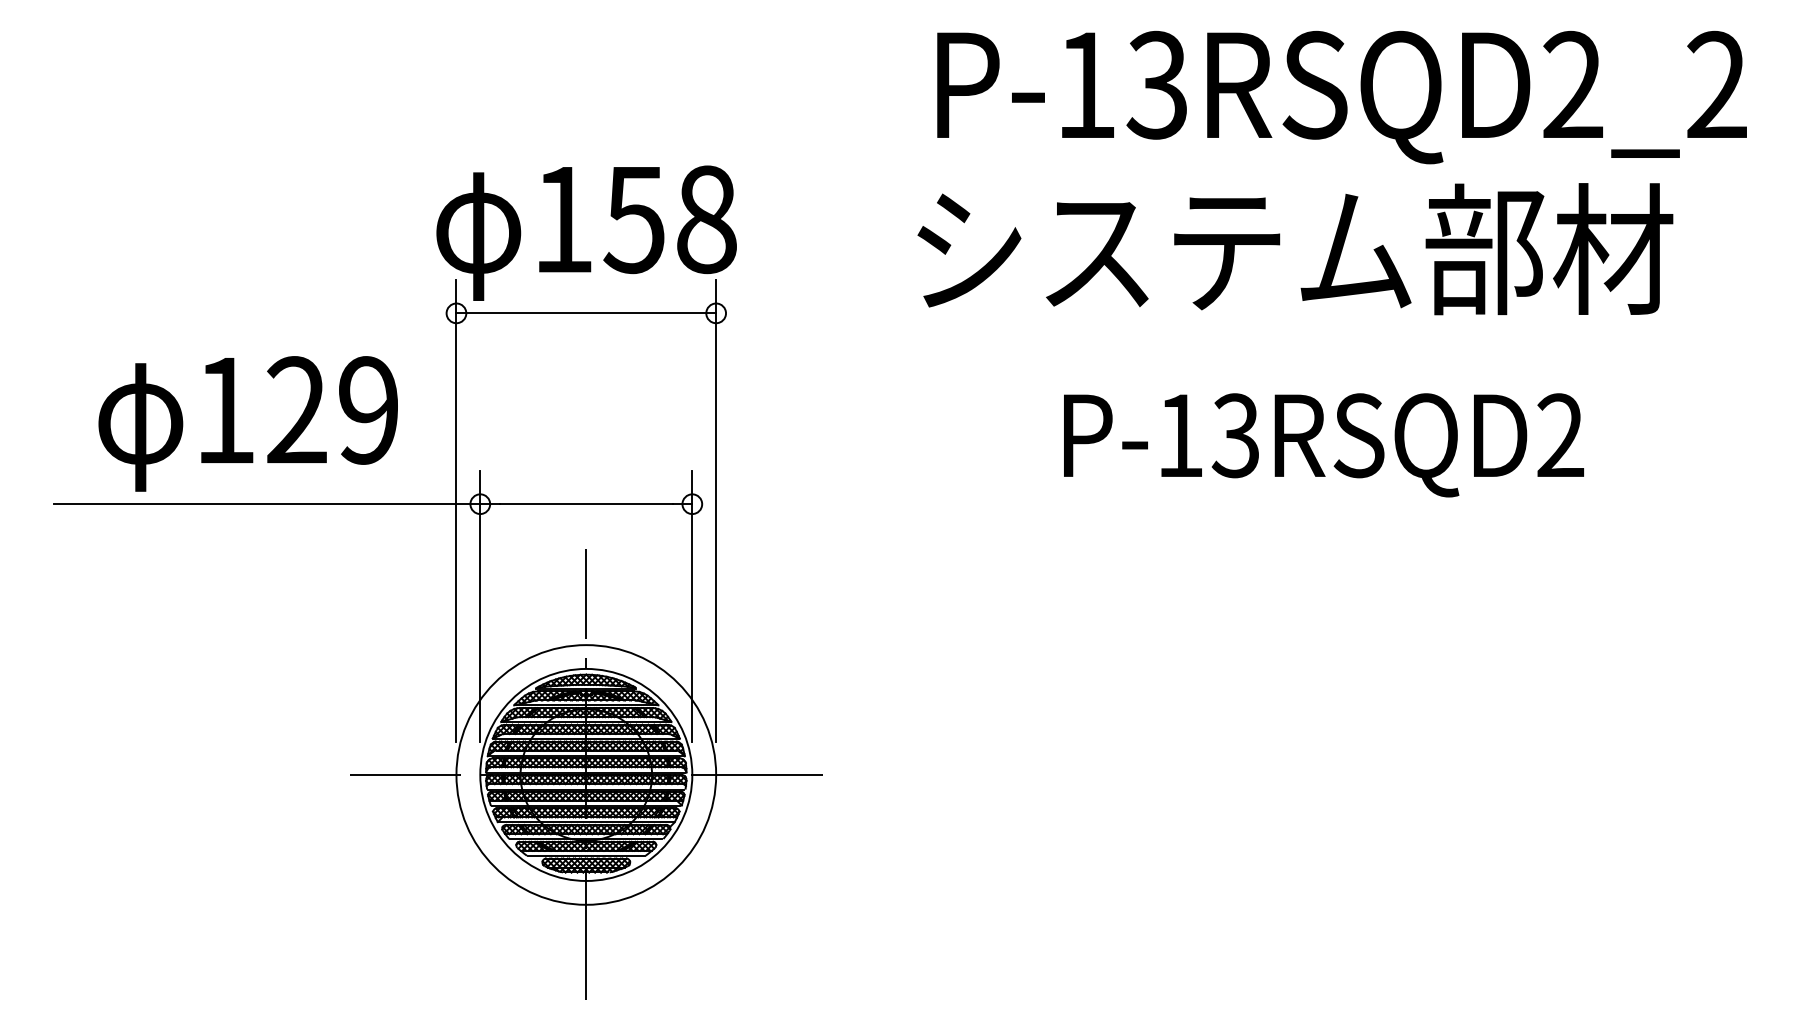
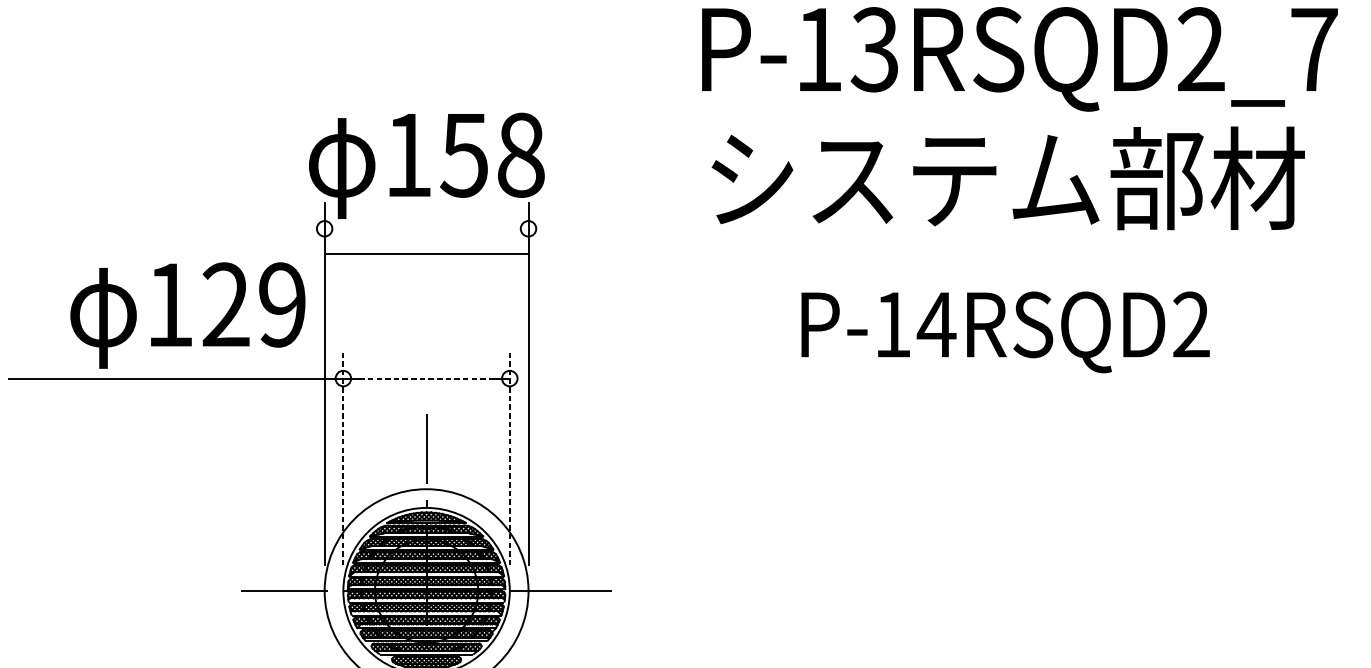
text: (1717, 83) -> (1314, 48), P-13RSQD2_2 -> P-13RSQD2_7
text: (1295, 249) -> (1008, 178), moved
line: (586, 313) -> (426, 254), moved
text: (247, 423) -> (187, 315), moved
text: (1235, 435) -> (936, 324), P-13RSQD2 -> P-14RSQD2
line: (585, 504) -> (425, 378), solid -> dashed
line: (480, 606) -> (343, 458), solid -> dashed
line: (692, 606) -> (509, 458), solid -> dashed

